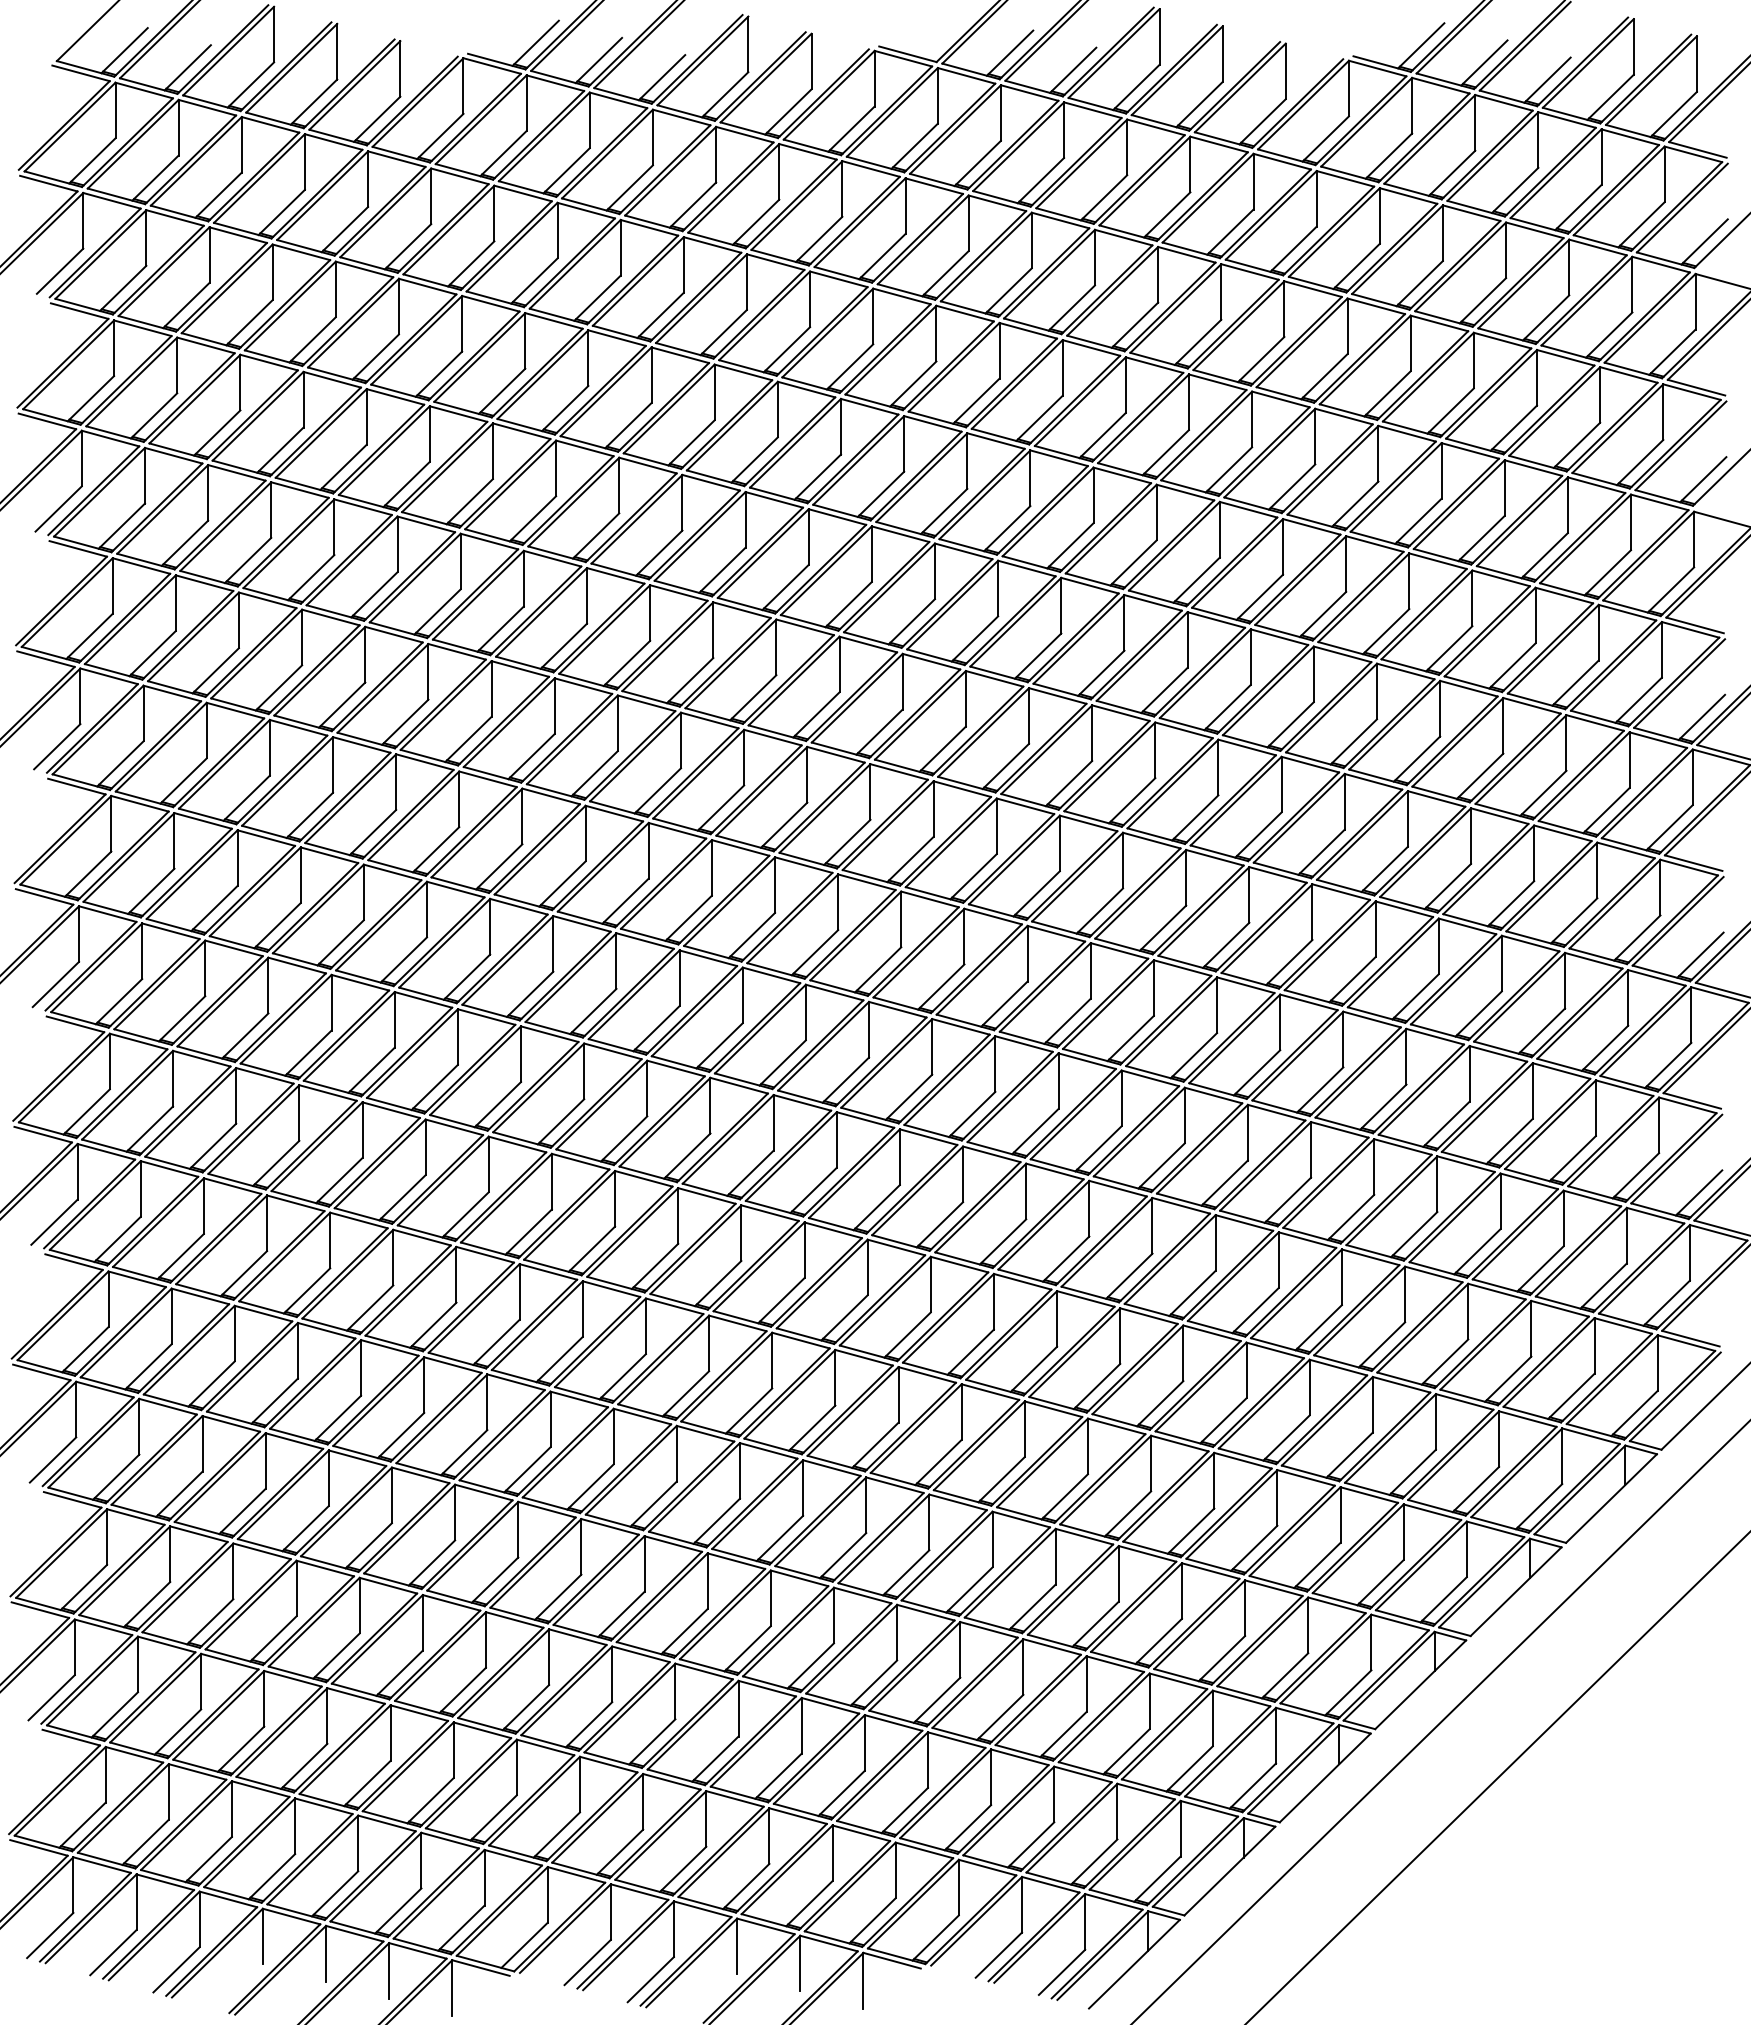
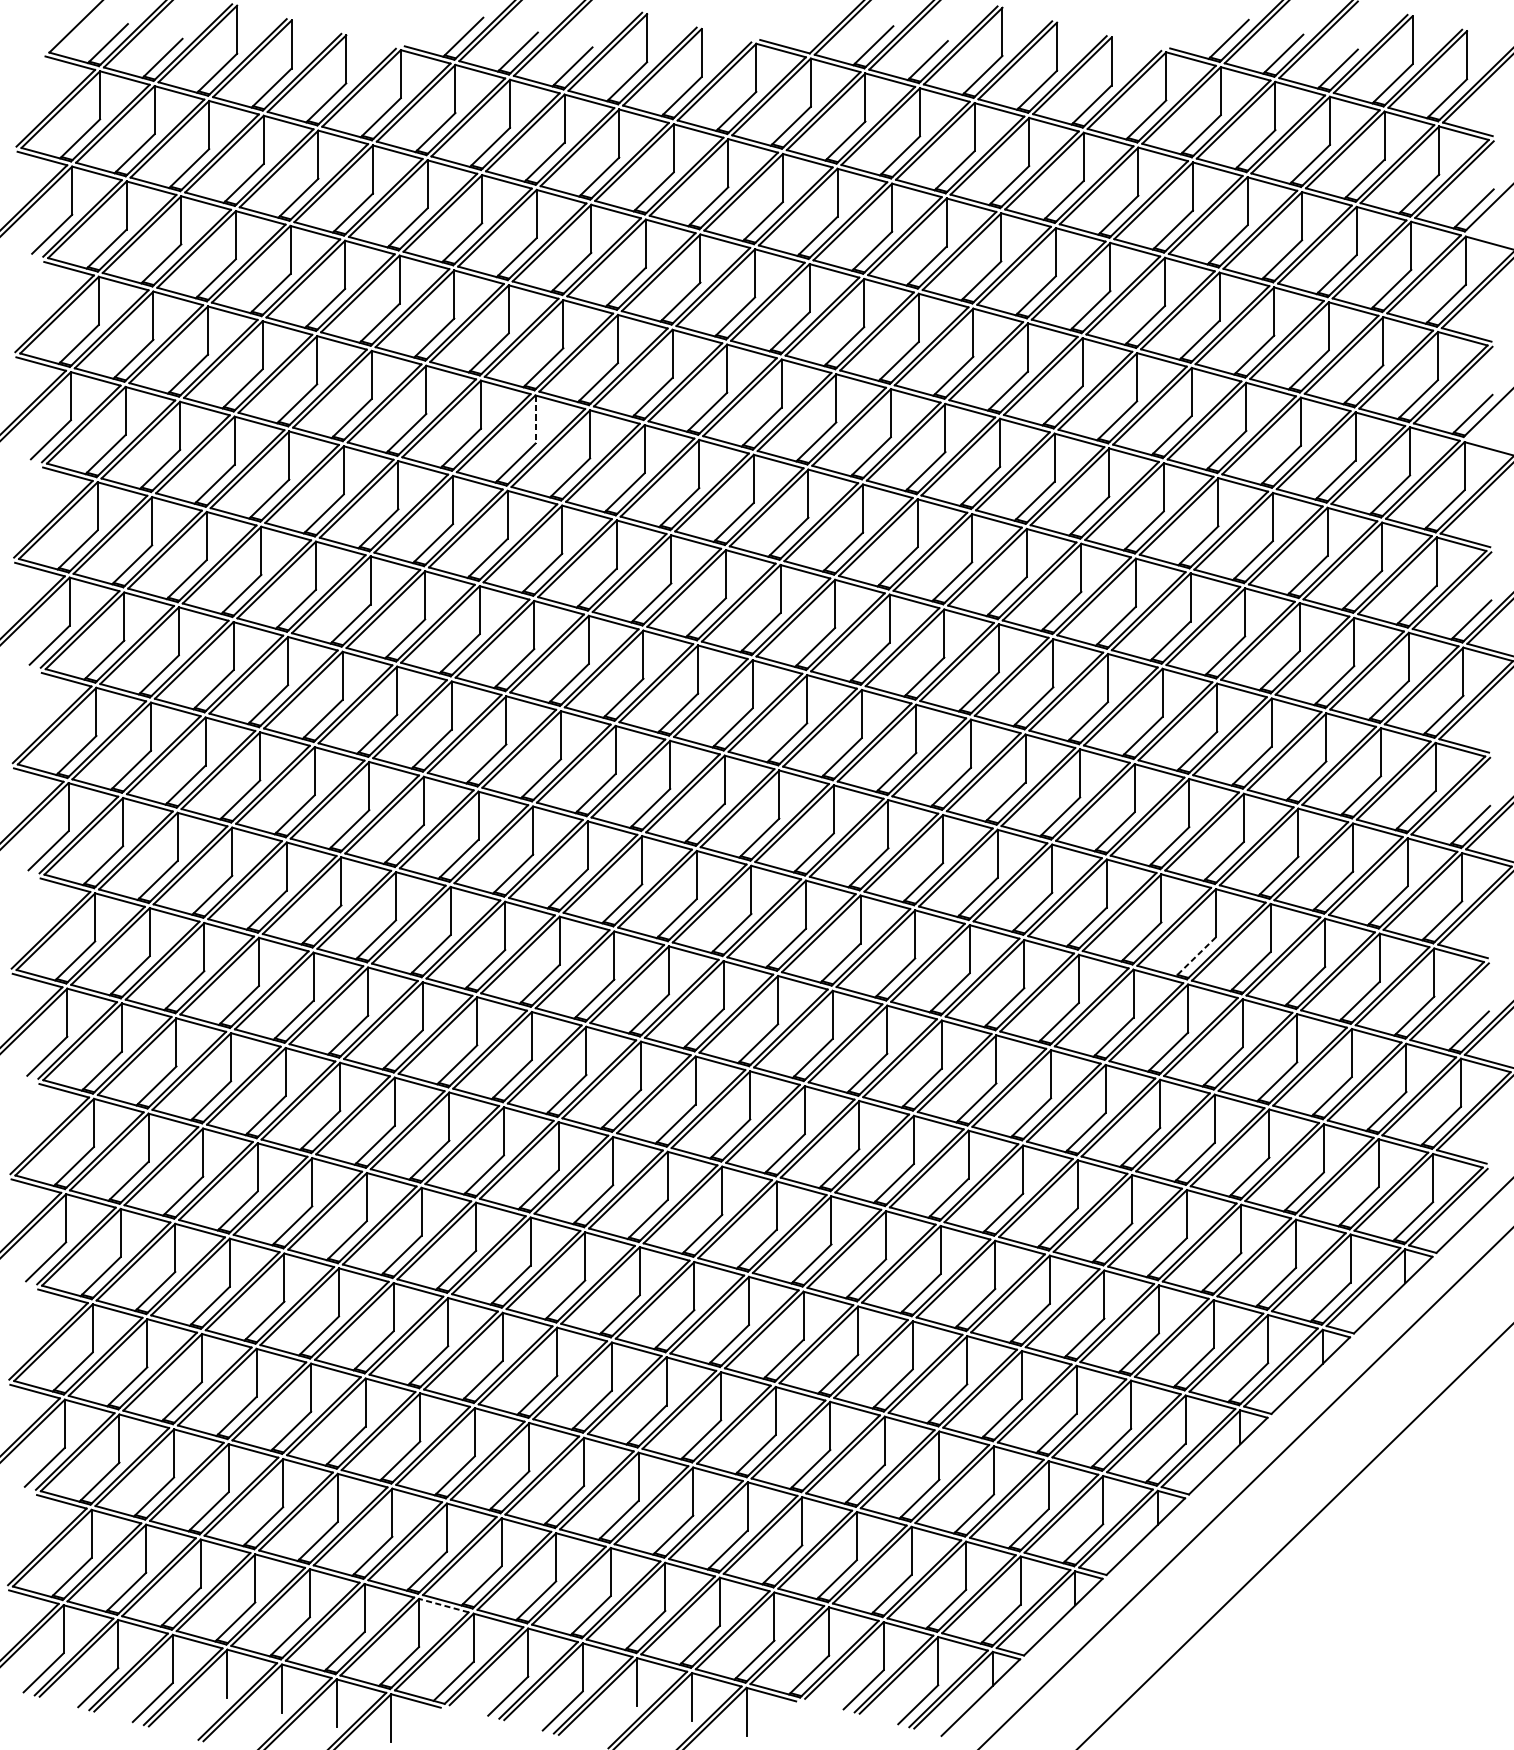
line: (619, 485) -> (535, 419), solid -> dashed
line: (1382, 1107) -> (1195, 957), solid -> dashed
line: (513, 1857) -> (444, 1605), solid -> dashed

